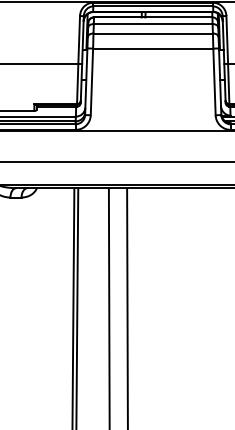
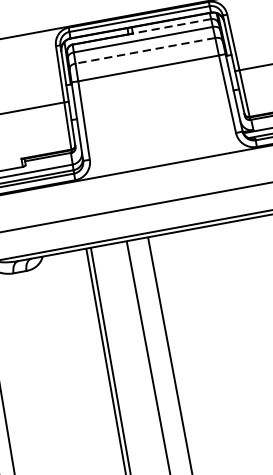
line: (178, 17) -> (171, 26), solid -> dashed
line: (153, 33) -> (145, 50), solid -> dashed

